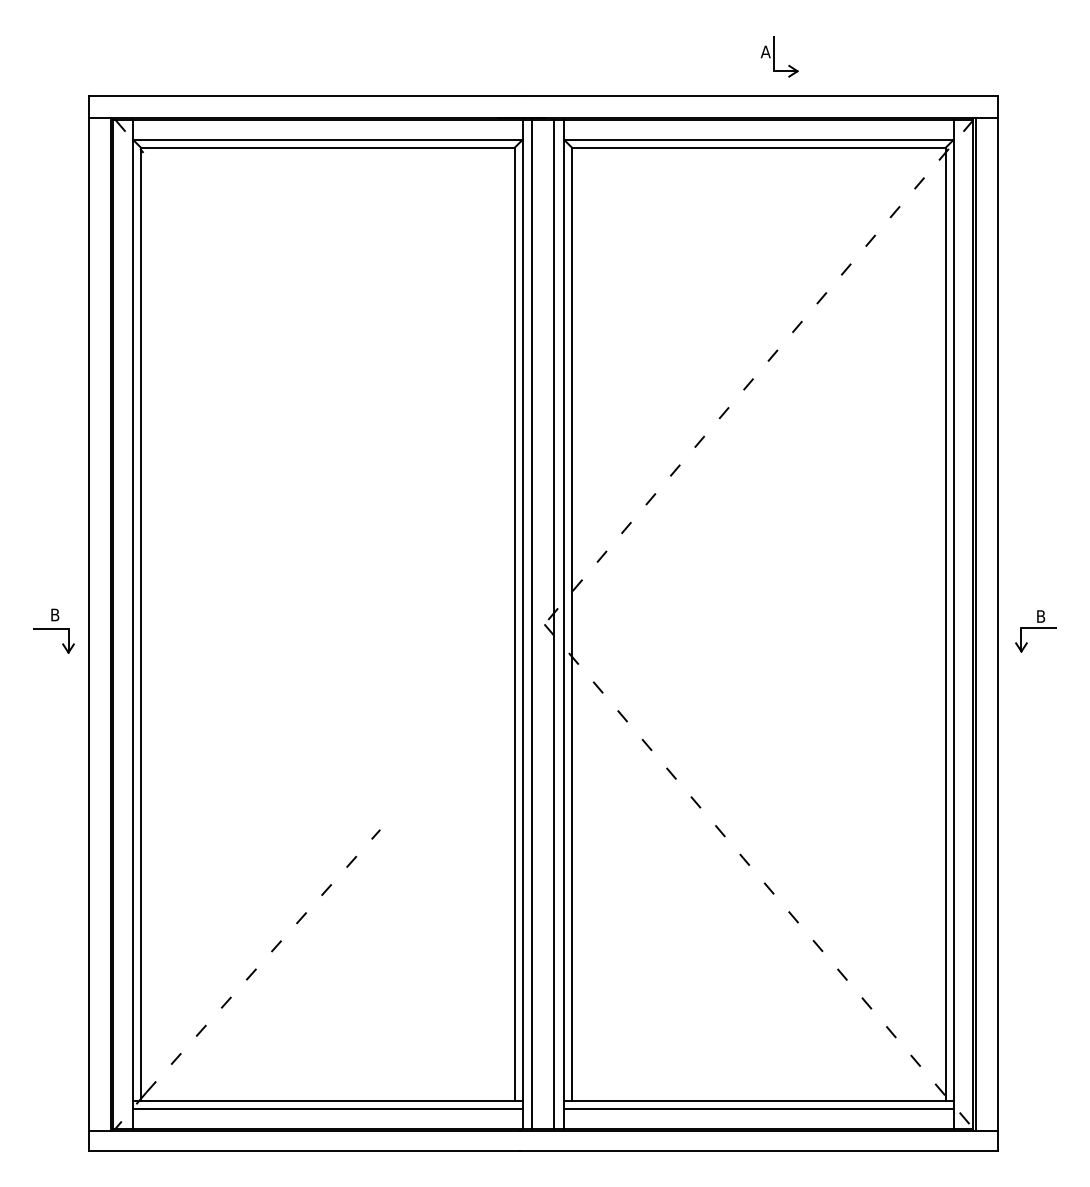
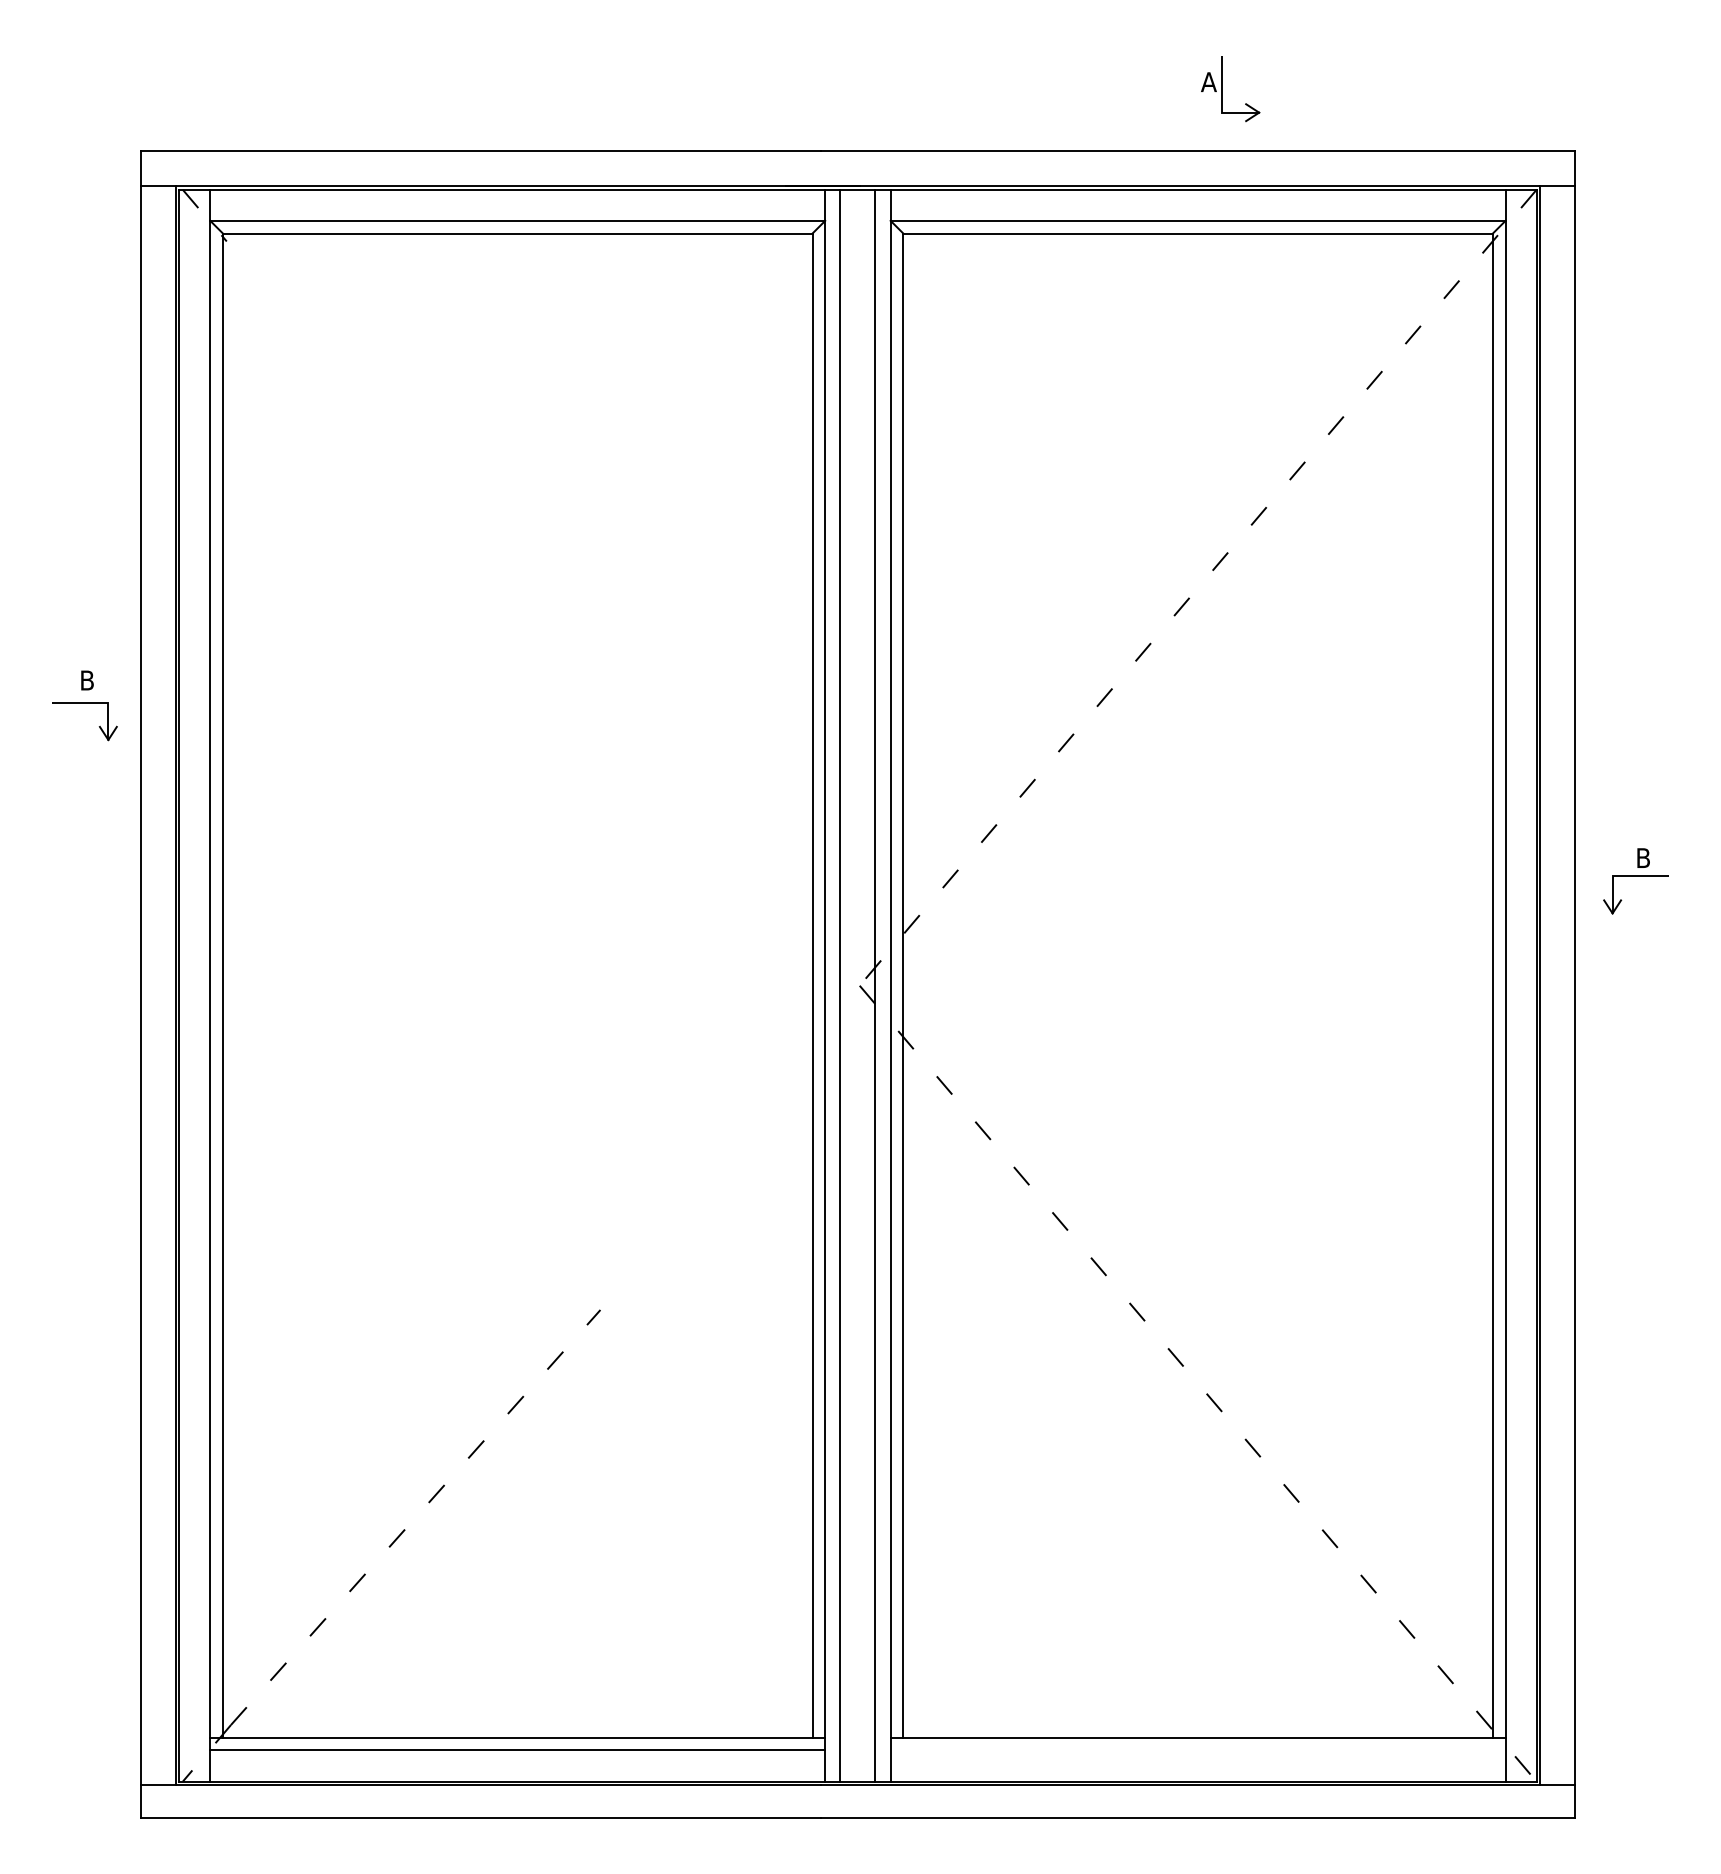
part: (53, 630) -> (84, 704), moved
part: (1035, 631) -> (1634, 881), moved
line: (758, 1108) -> (1197, 1749), removed

